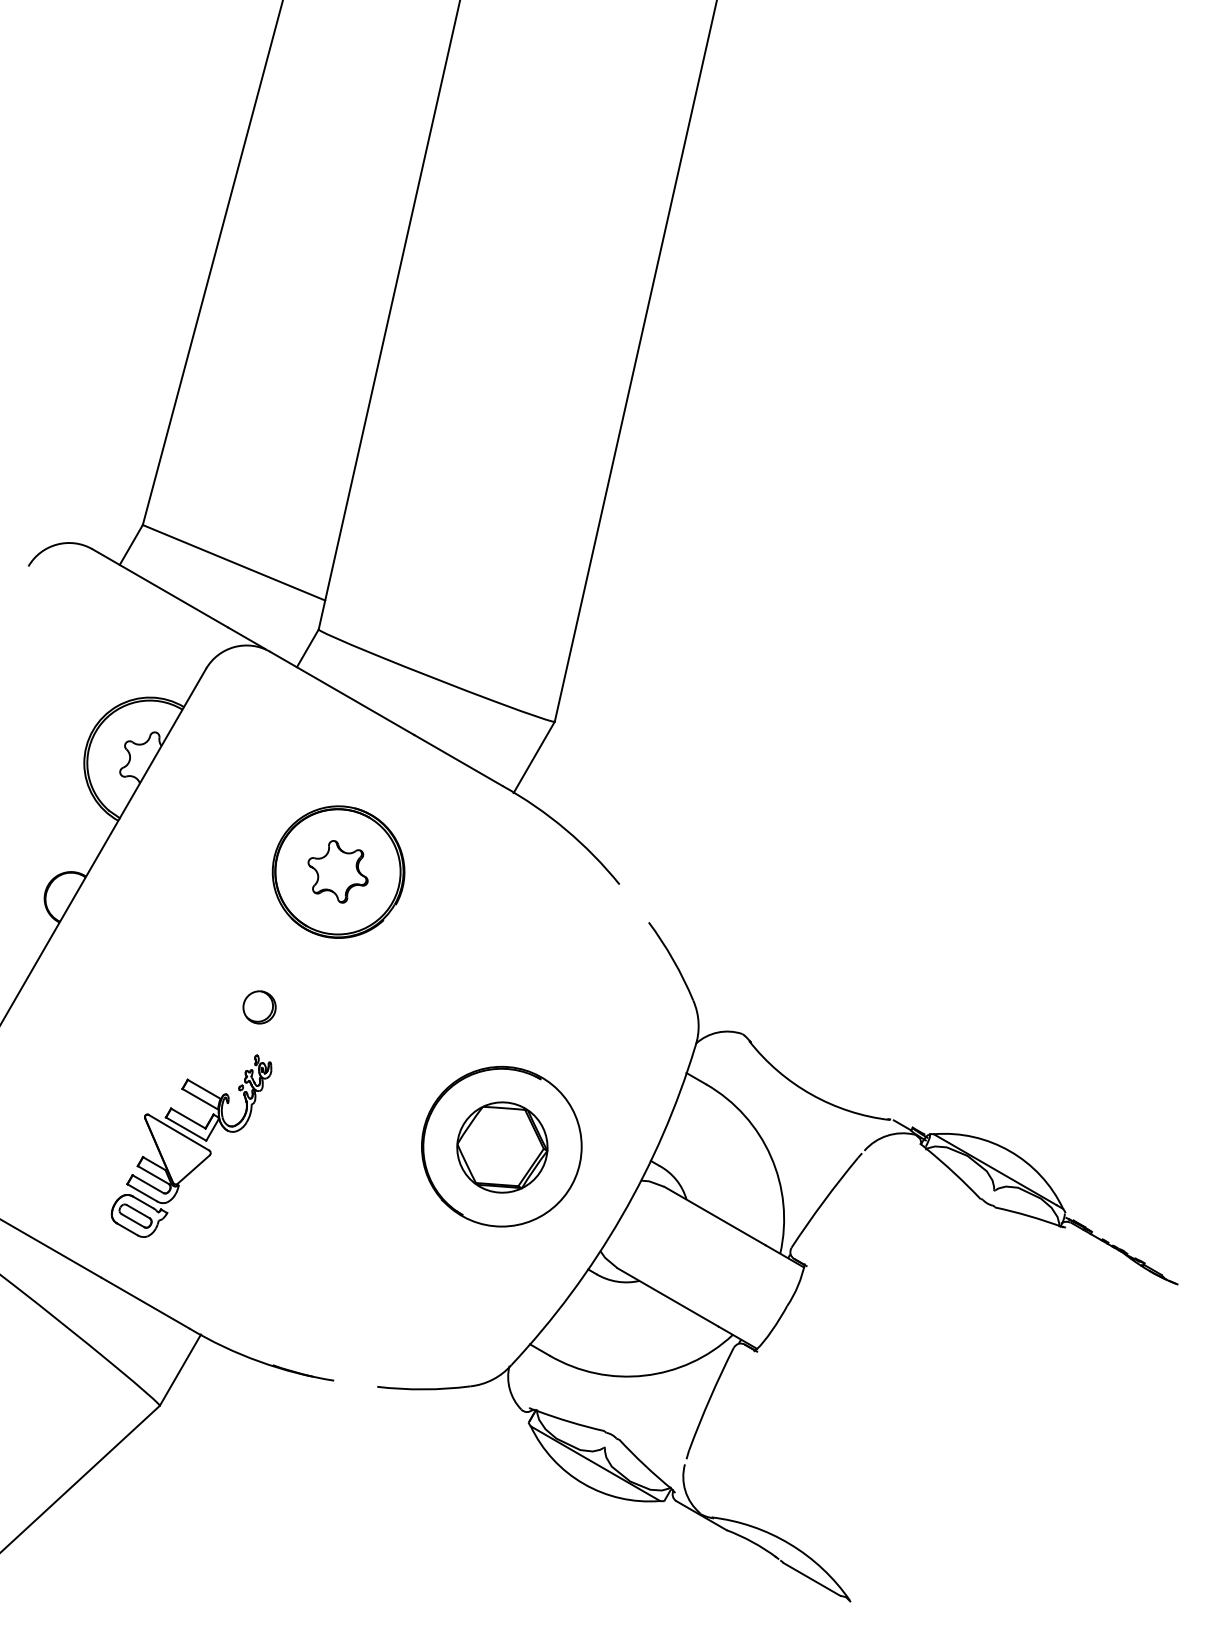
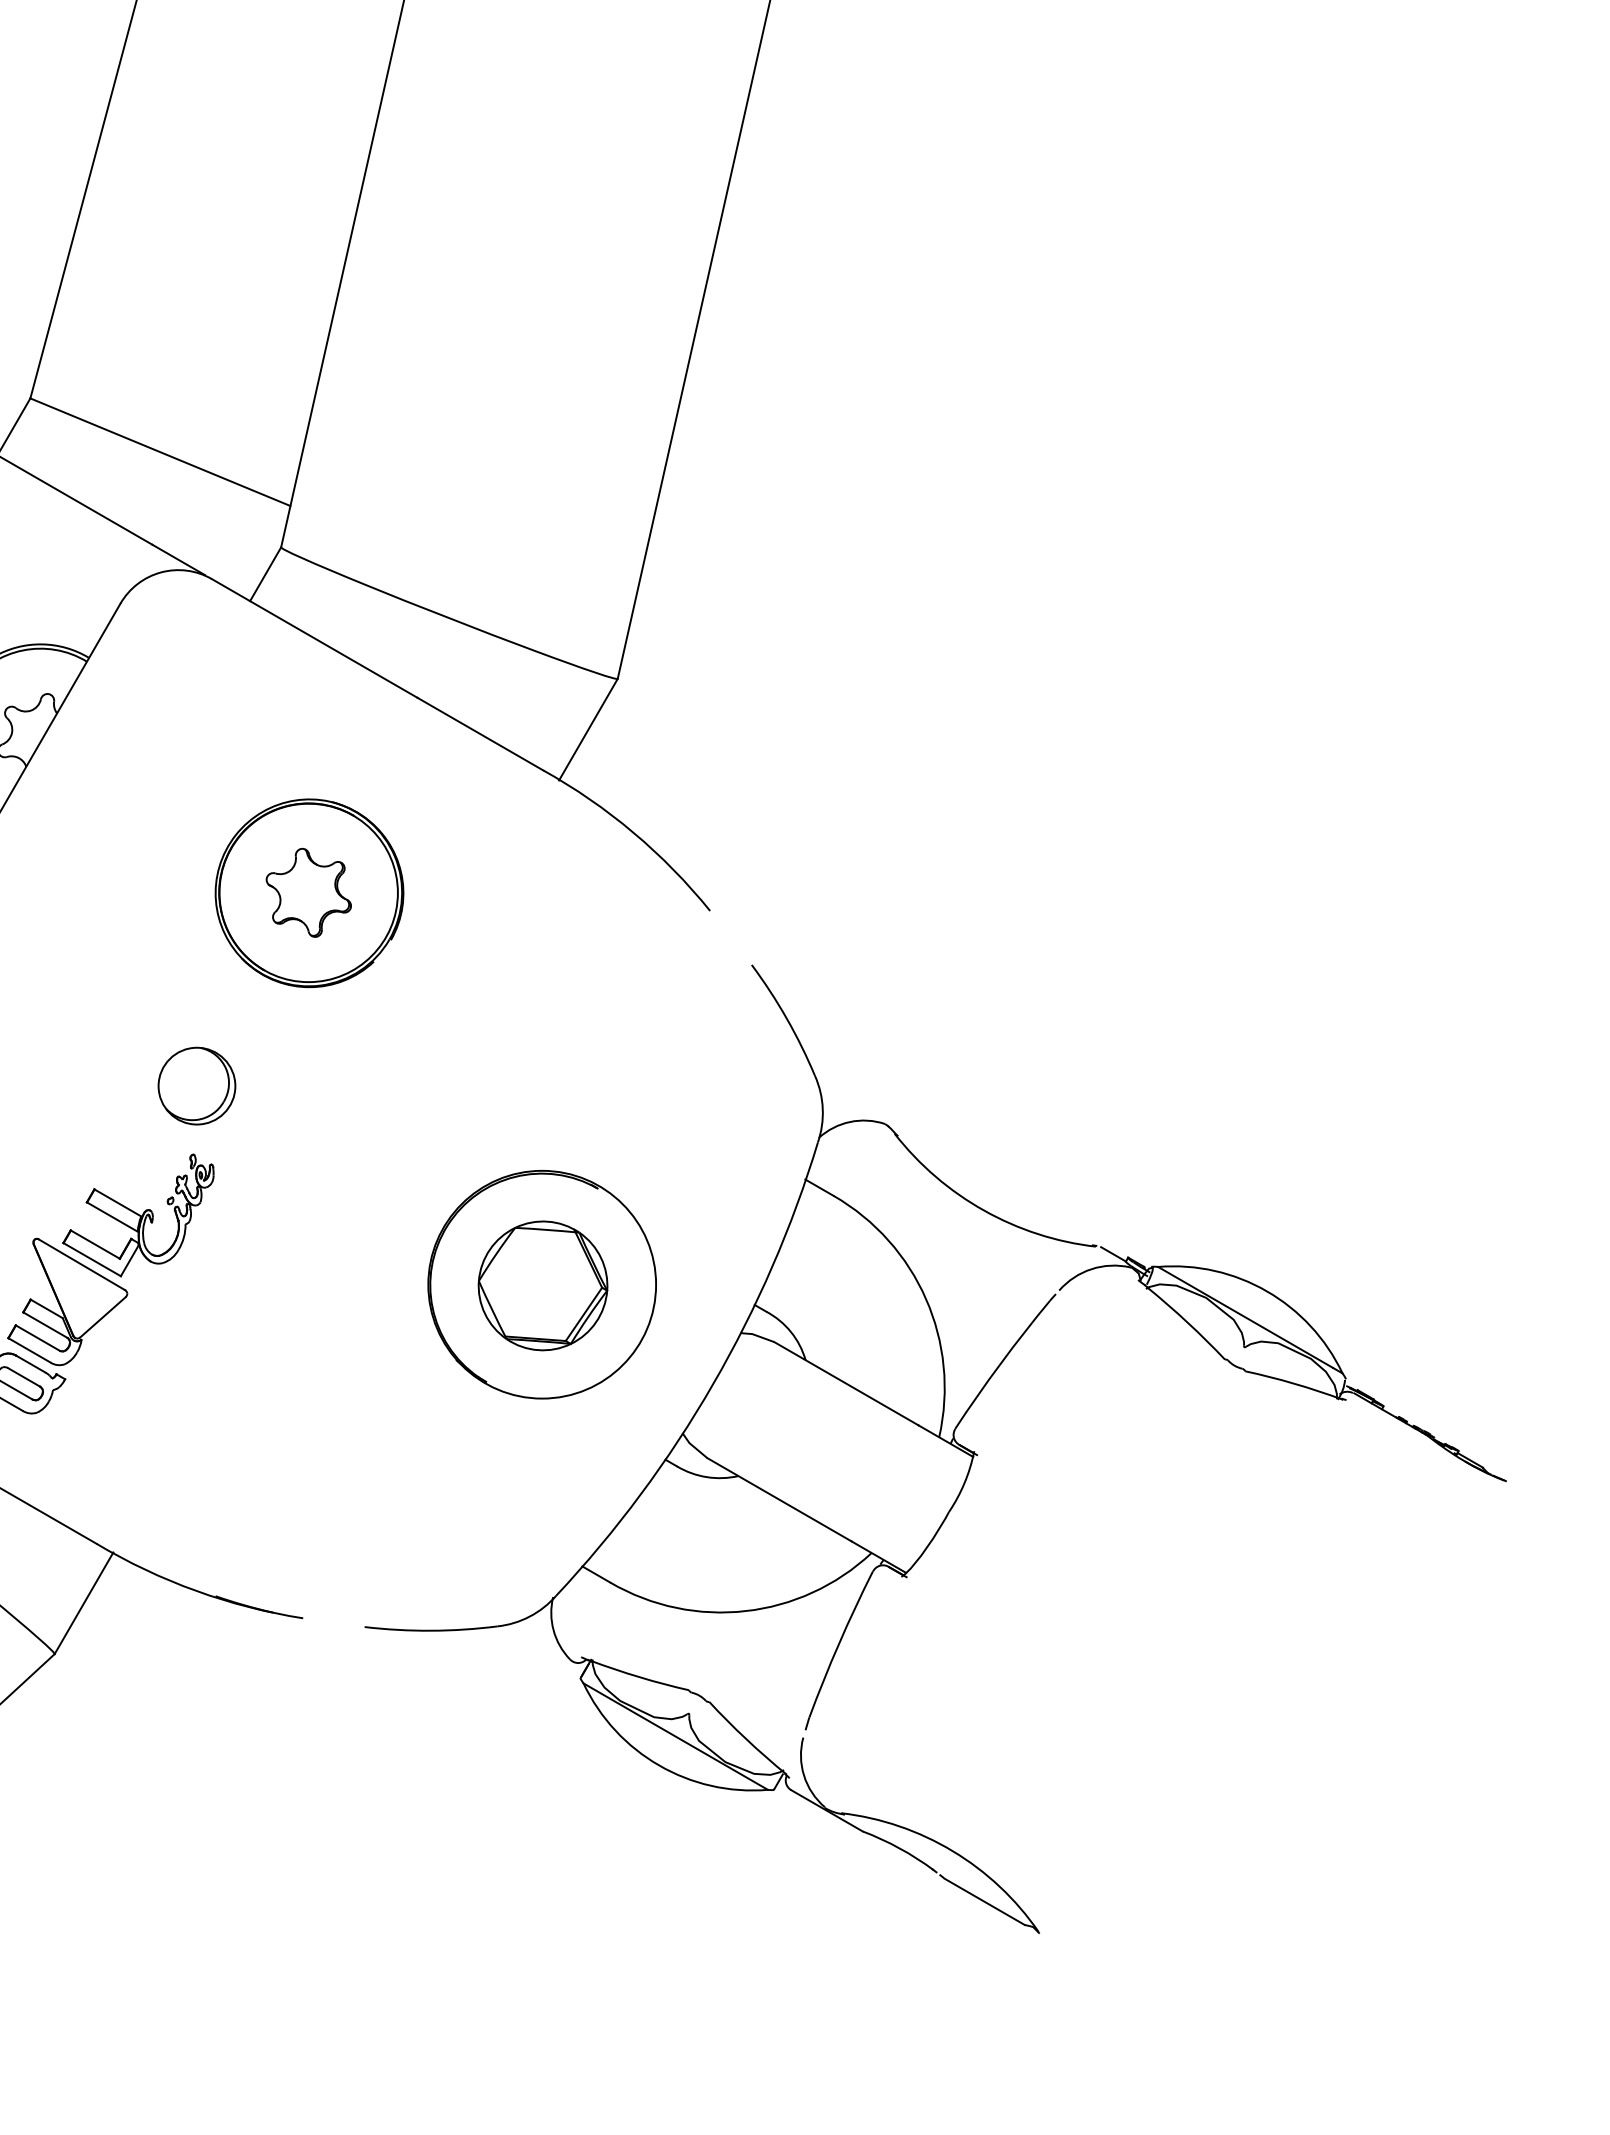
part: (259, 1007) -> (196, 1086), size x1.67

